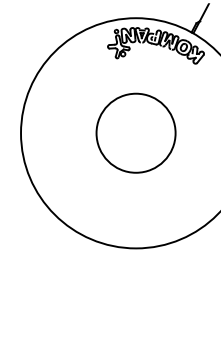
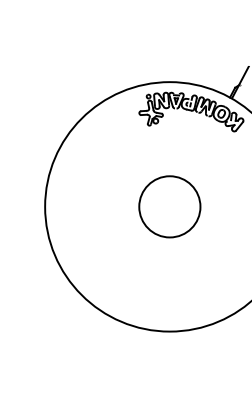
circle: (135, 132) -> (169, 206), size x0.71

